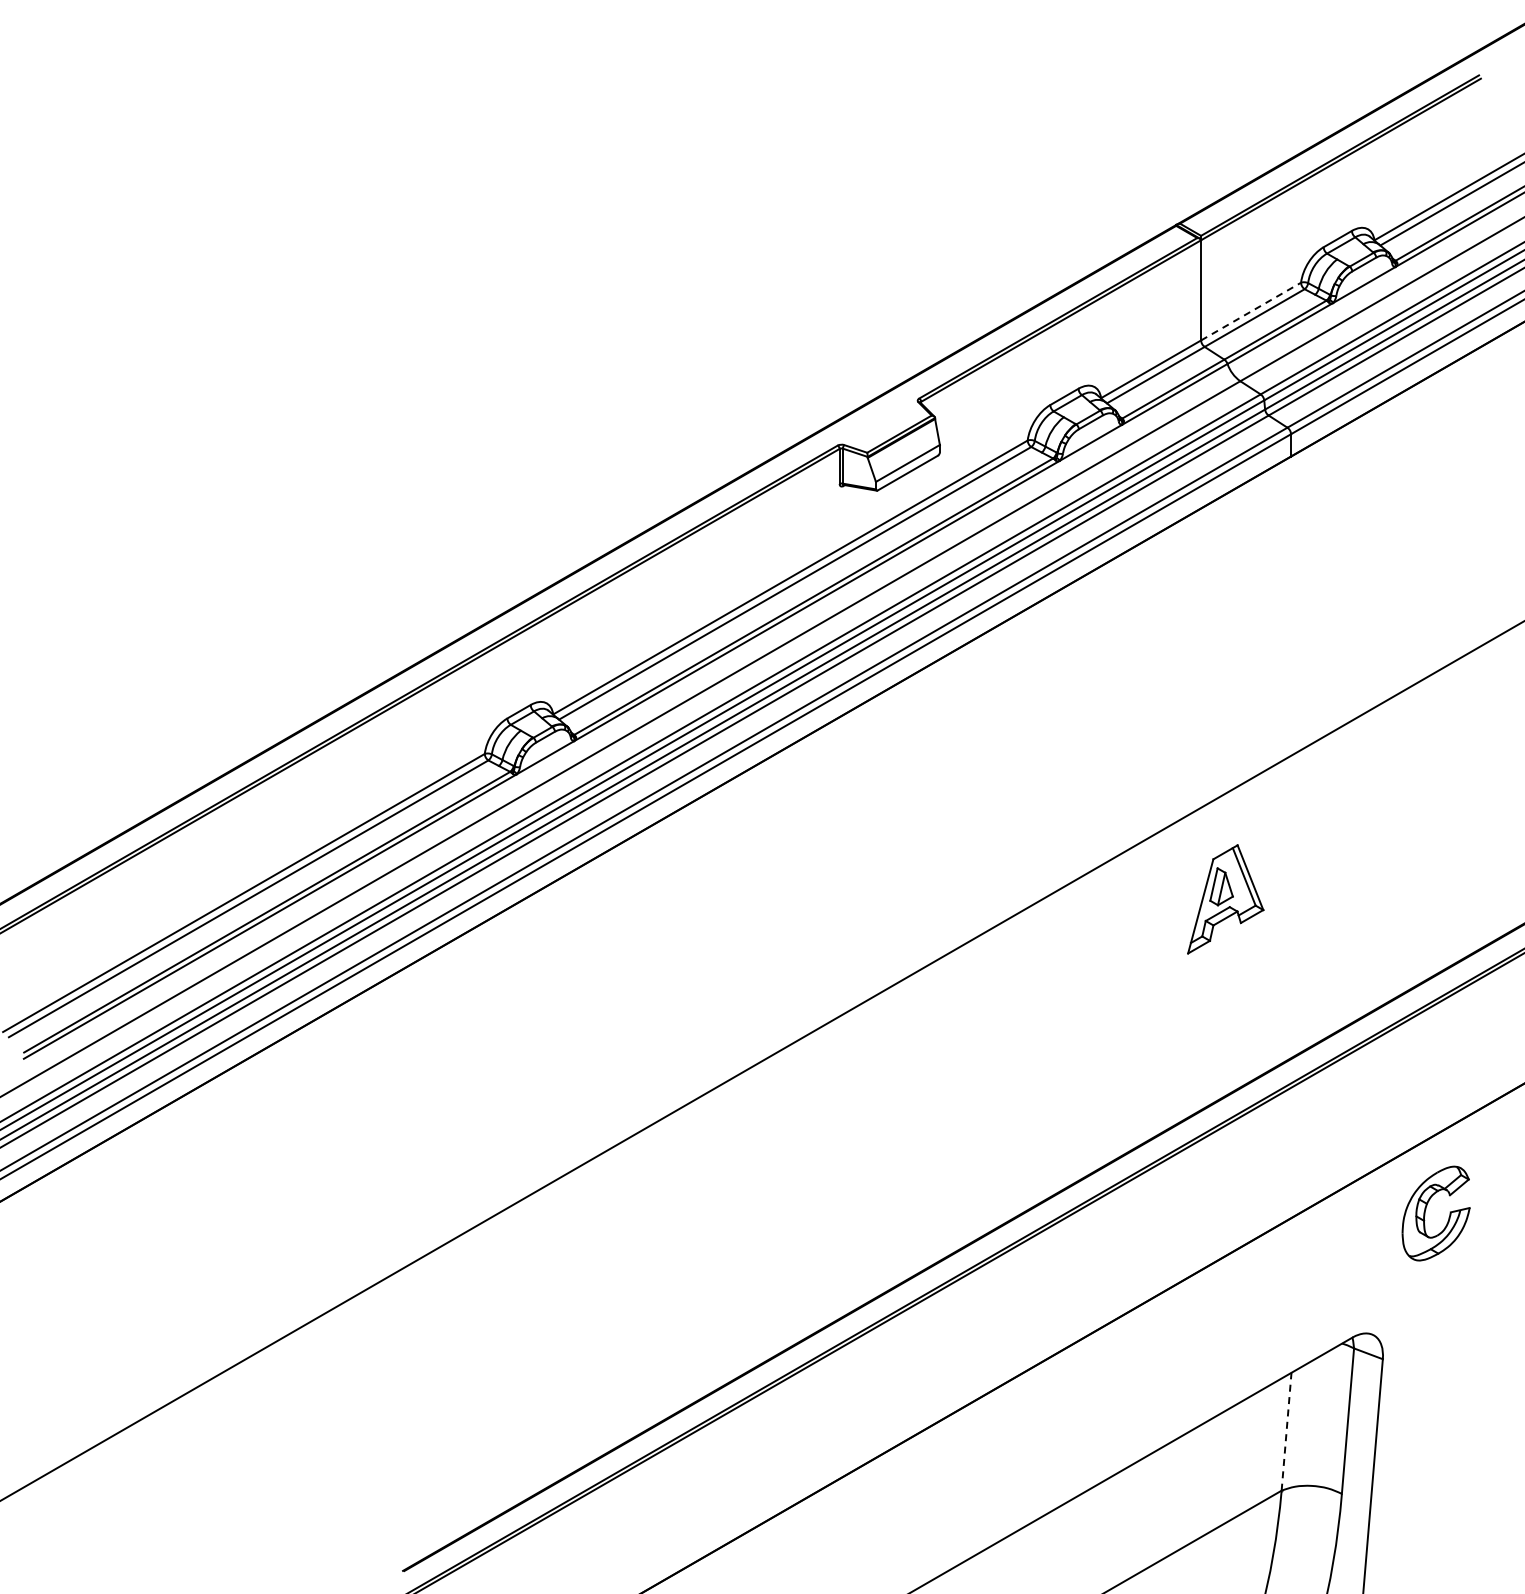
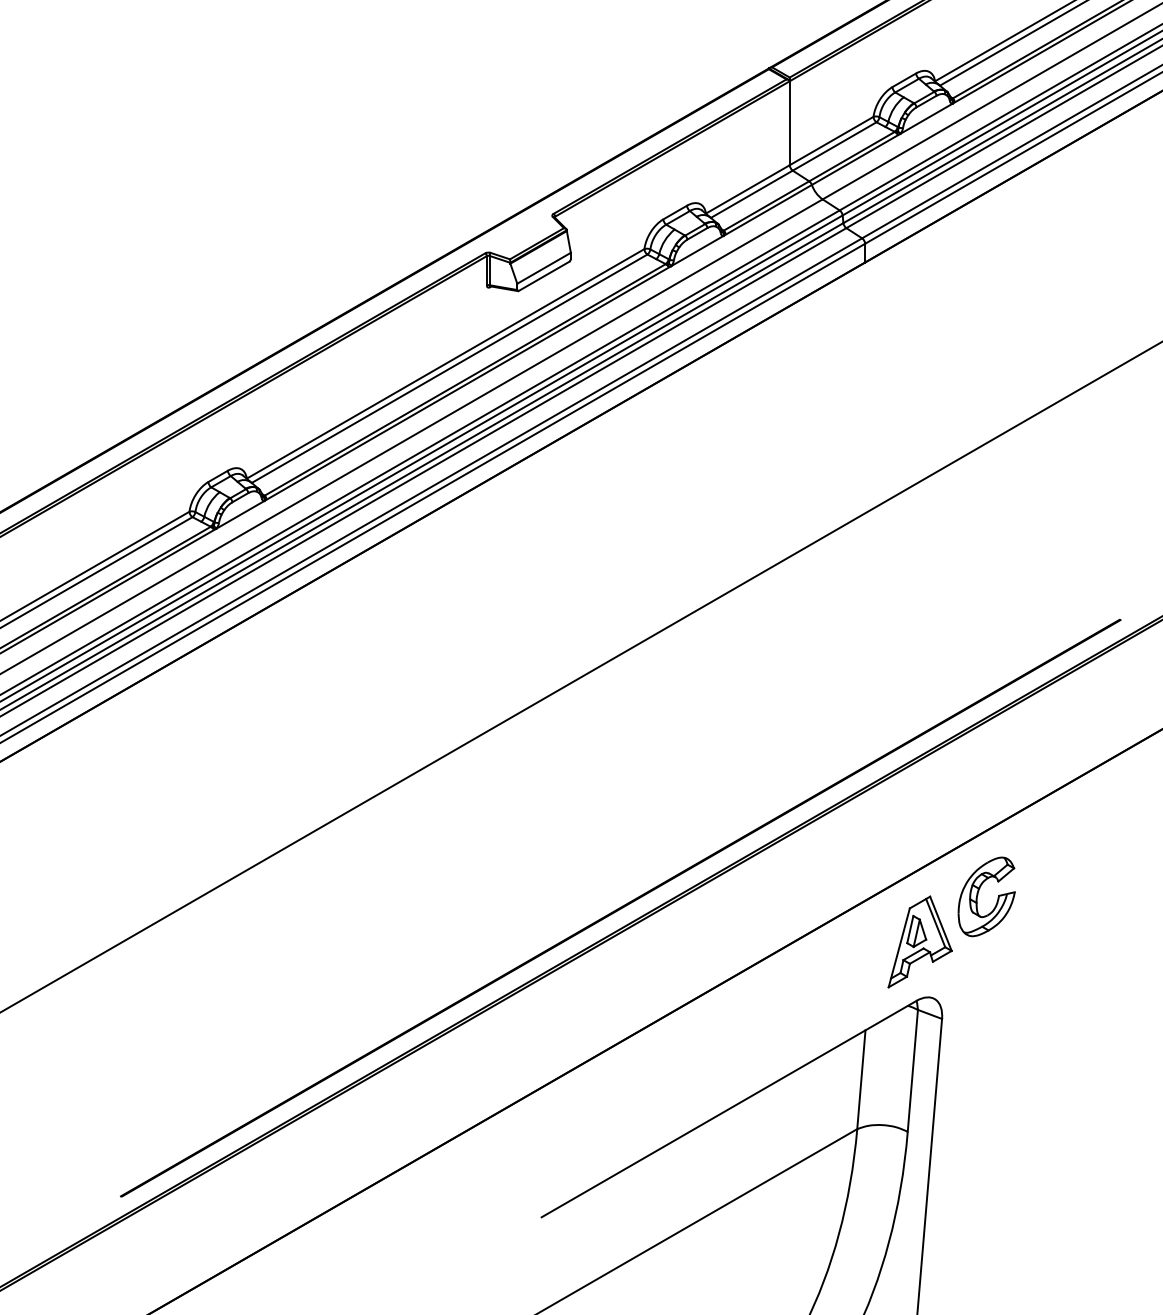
line: (1251, 311) -> (831, 140), dashed -> solid
part: (1225, 899) -> (919, 942), moved
line: (1286, 1431) -> (861, 1079), dashed -> solid

